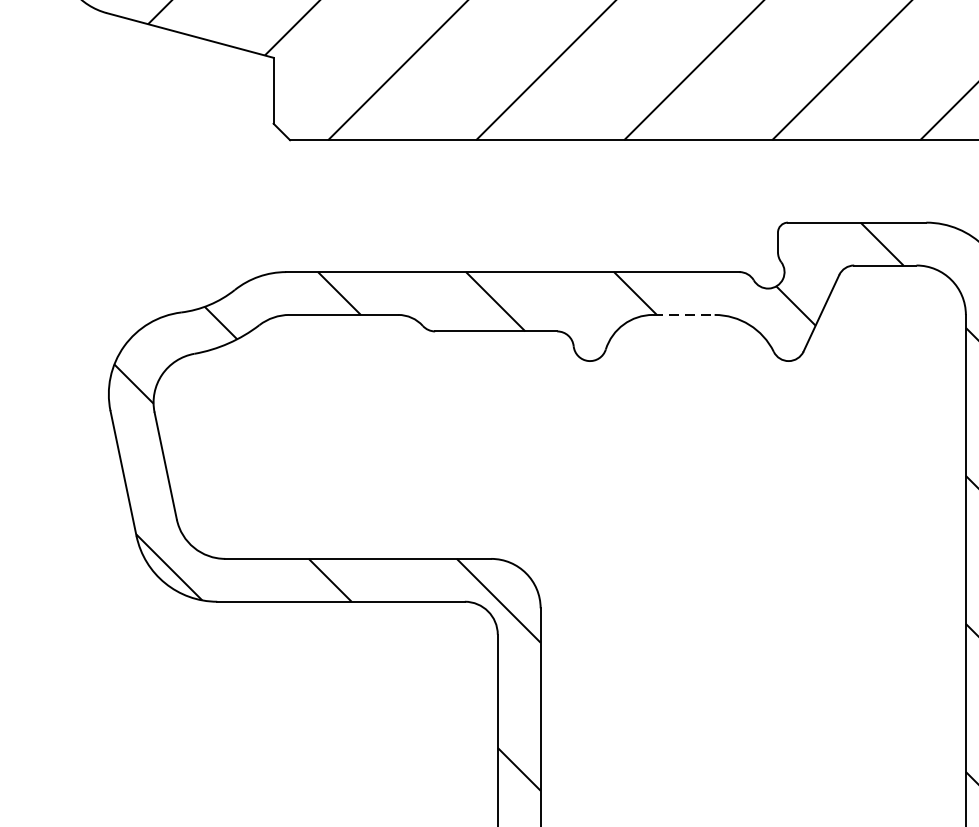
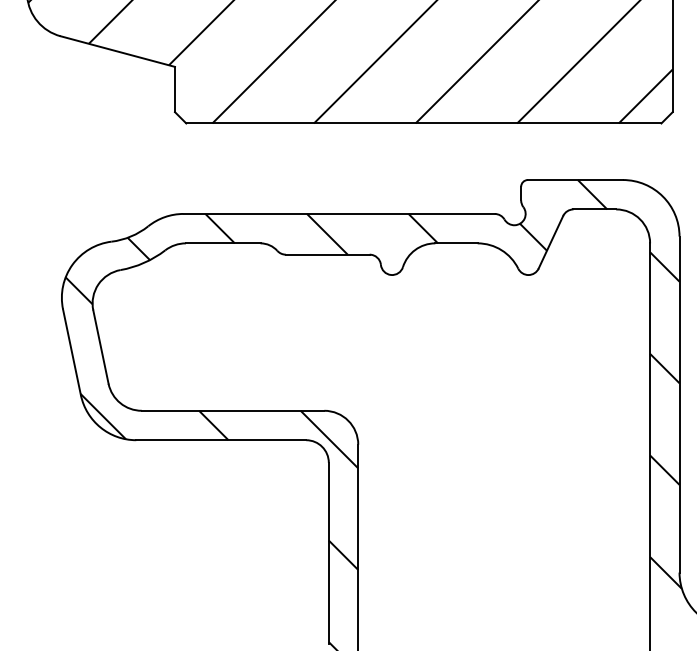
line: (685, 315) -> (457, 243), dashed -> solid

